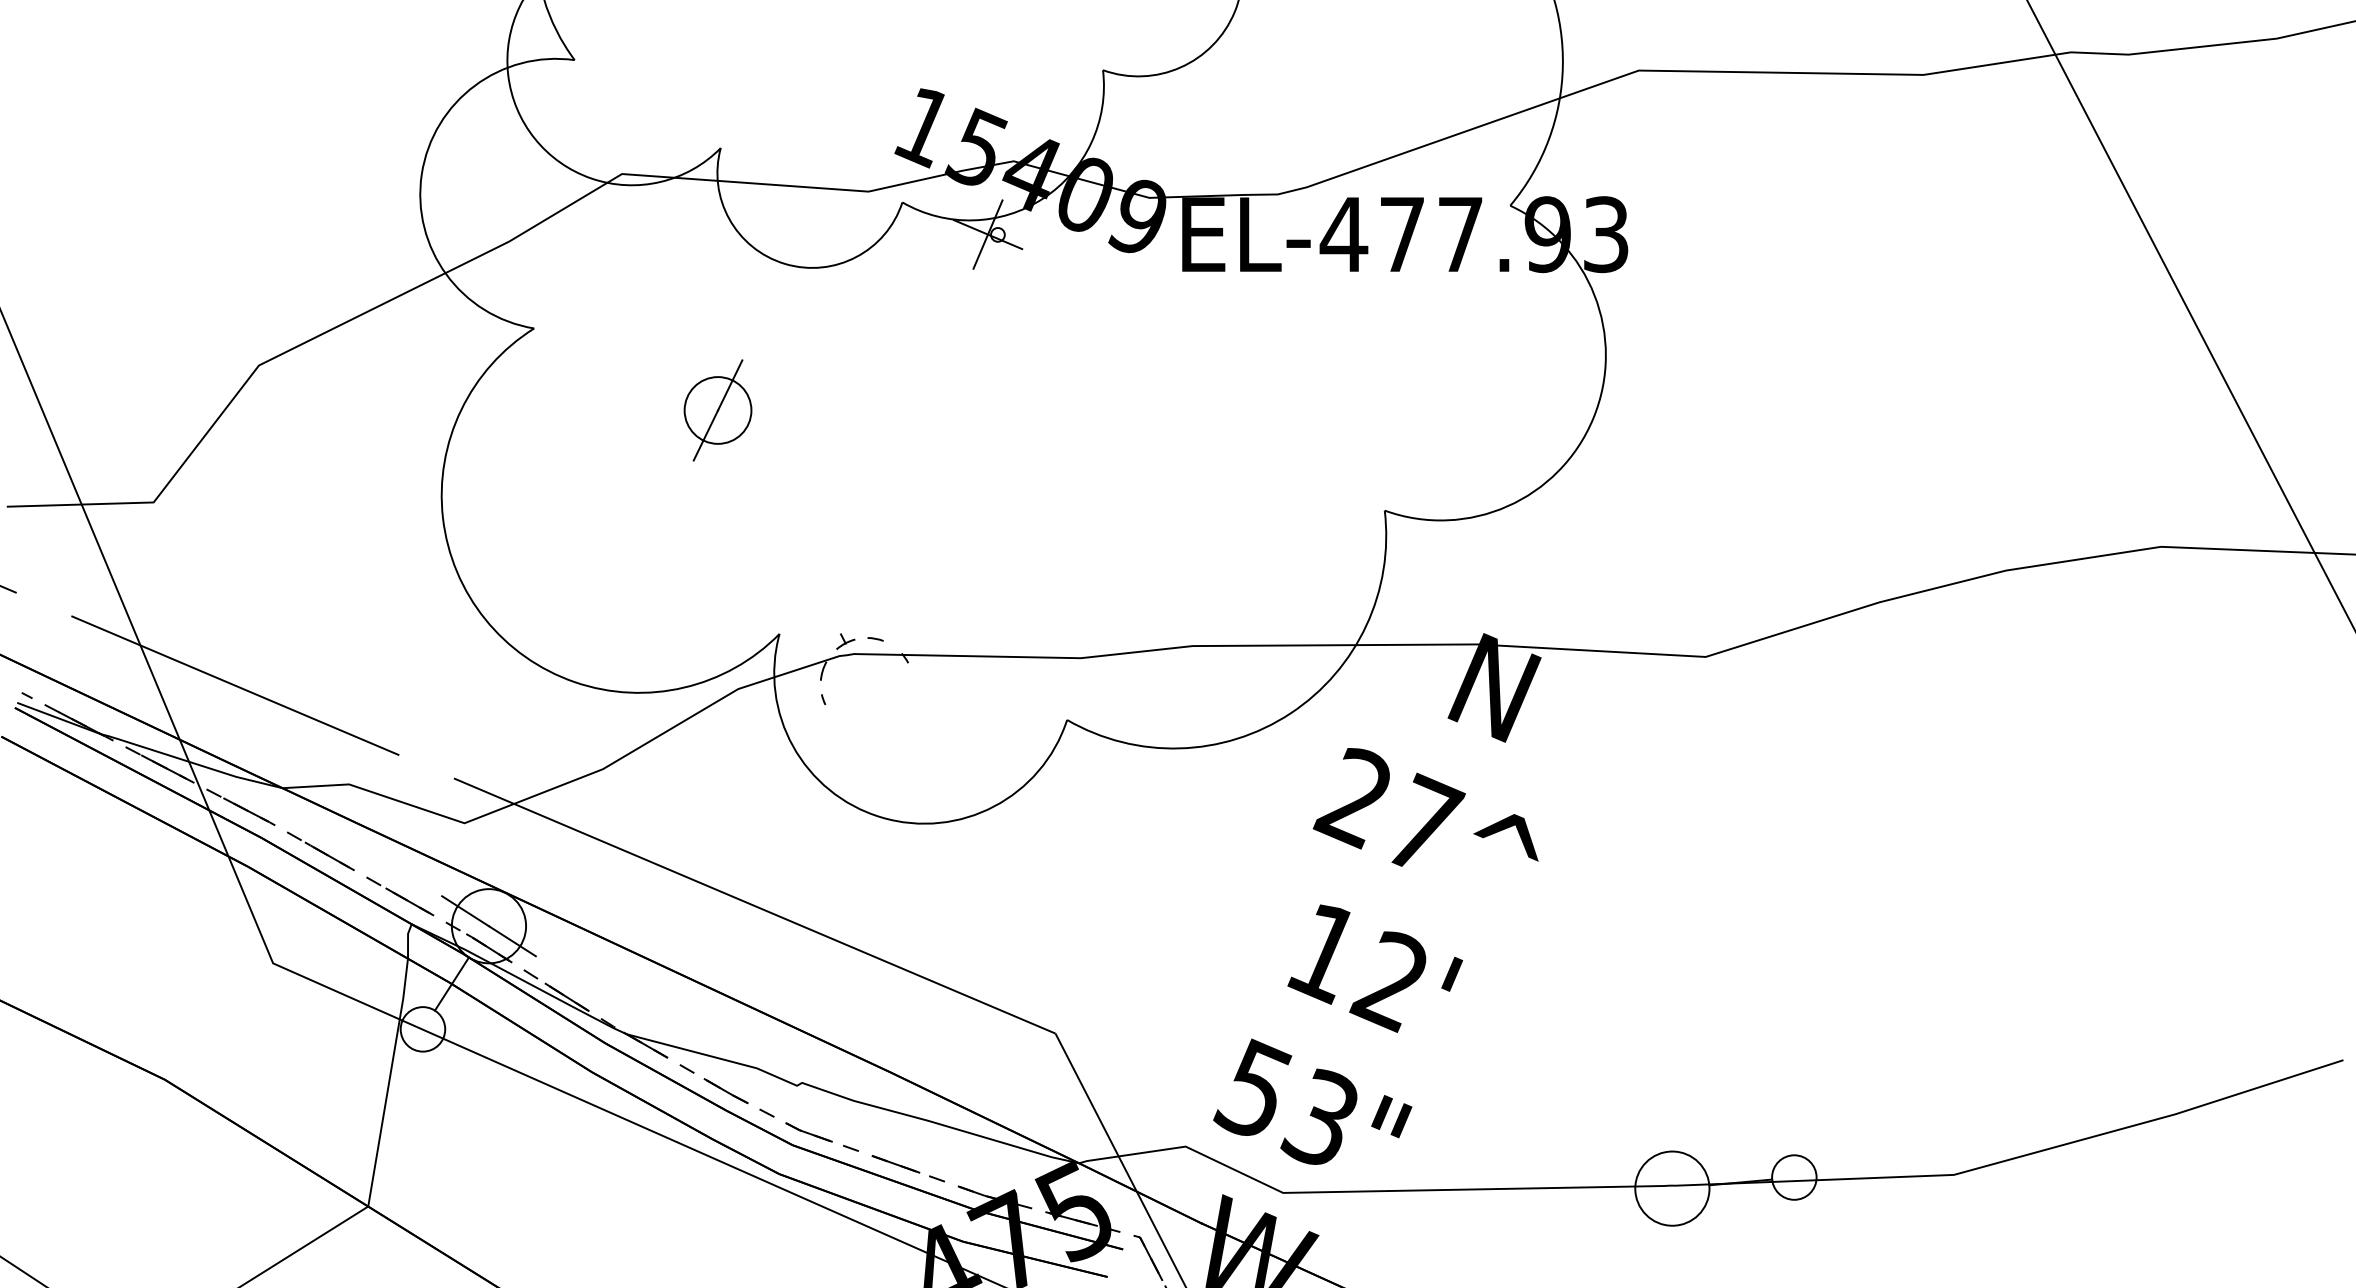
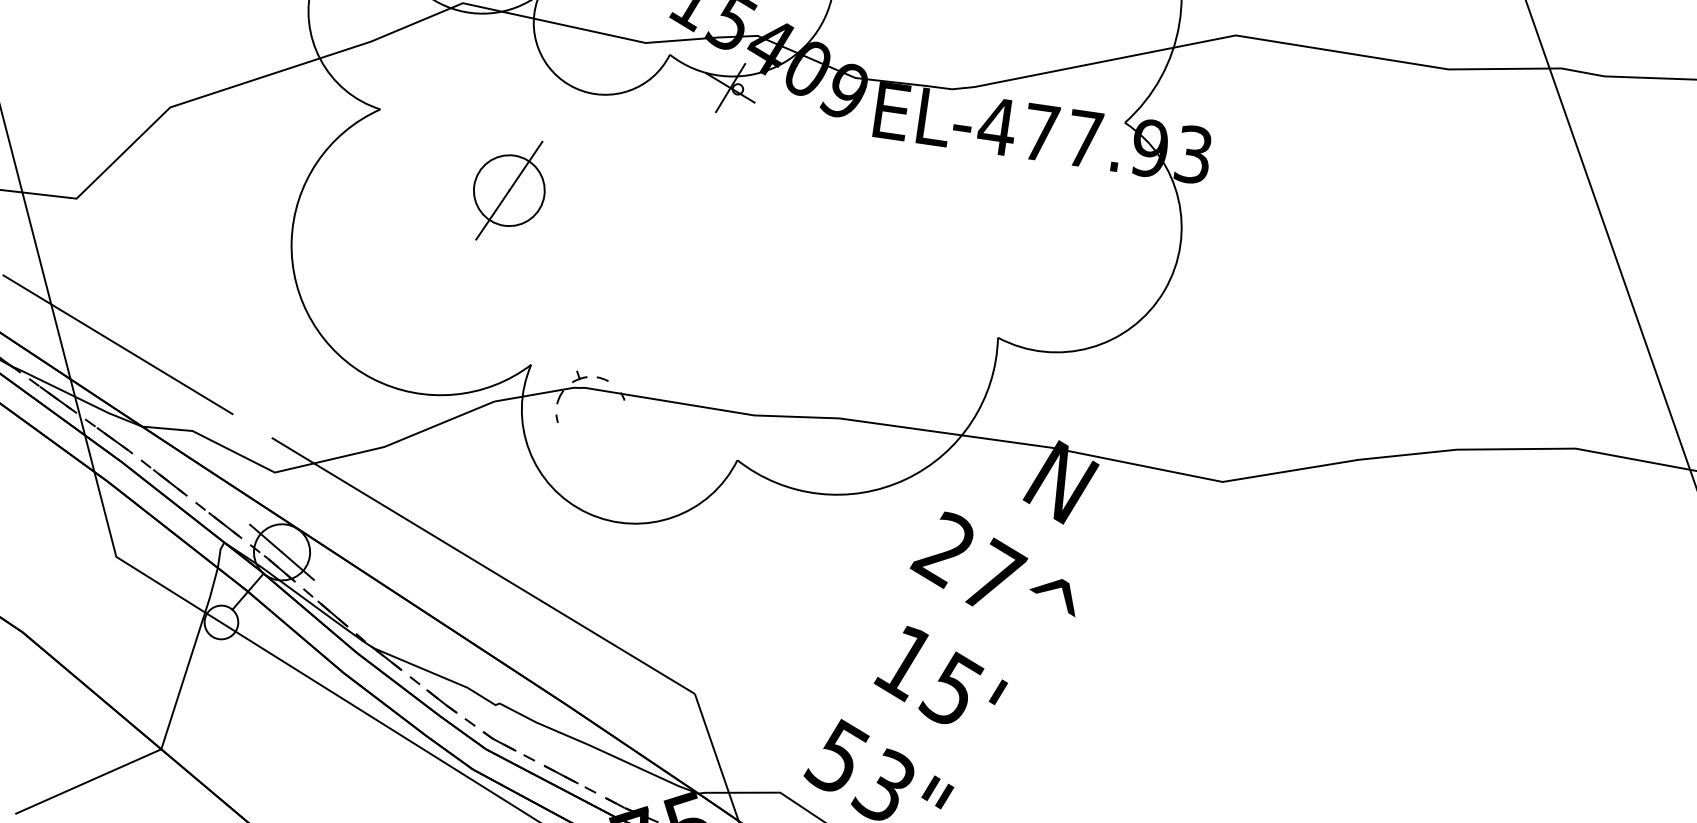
part: (717, 410) -> (508, 190), size x1.4
text: (1389, 980) -> (950, 690), 12' -> 15'

